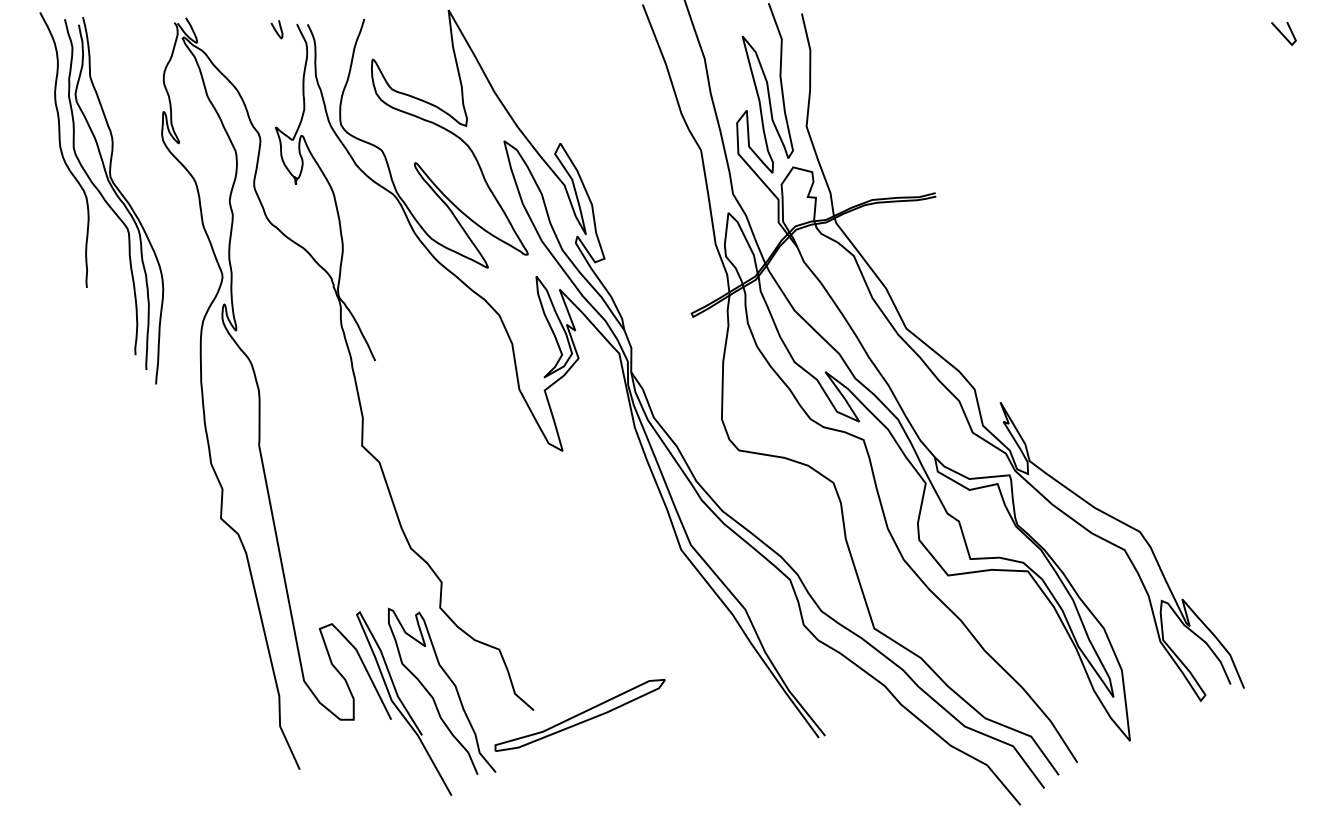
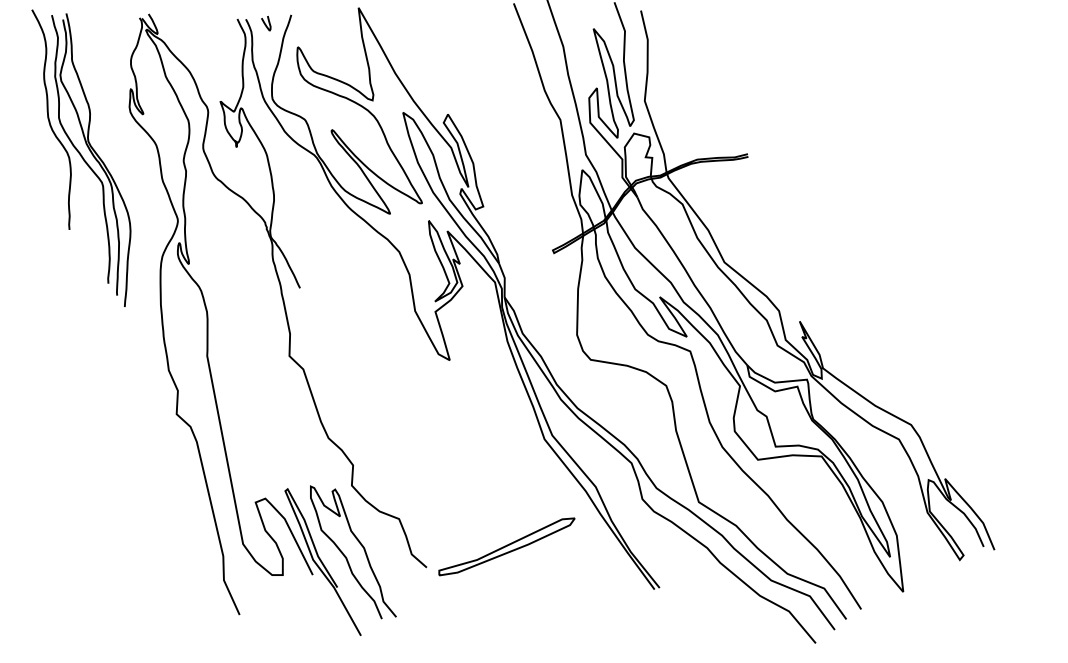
curve: (275, 29) -> (265, 23), moved
line: (1282, 33) -> (1025, 26), removed
part: (579, 715) -> (506, 546), moved

